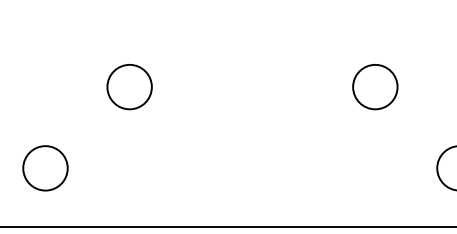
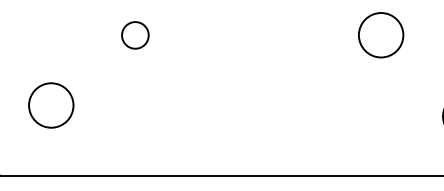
circle: (129, 87) -> (135, 35), size x0.6
circle: (45, 168) -> (51, 105), moved

